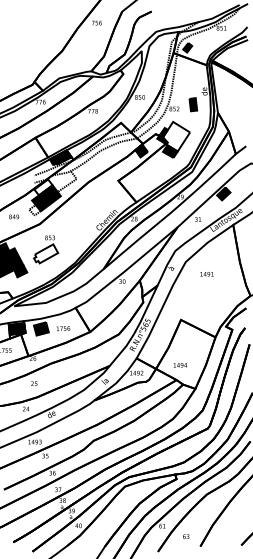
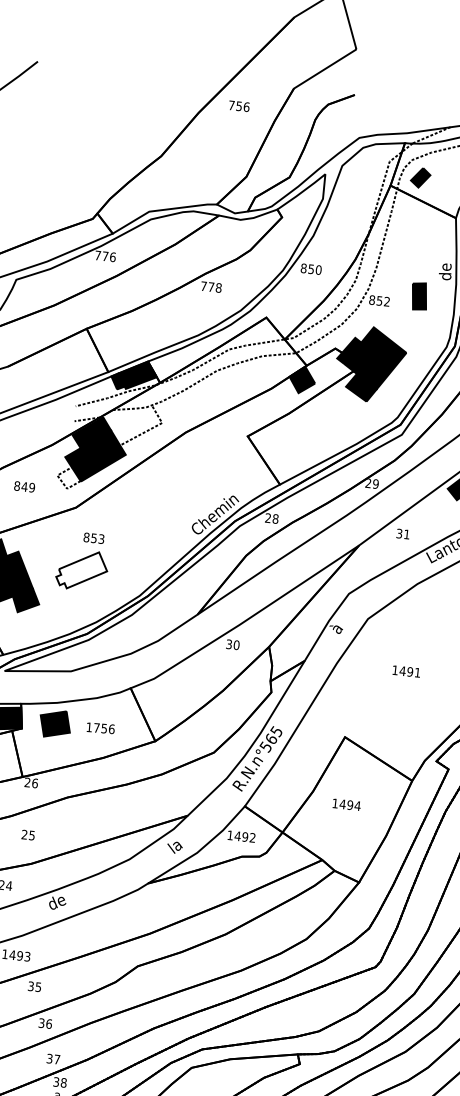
fill: (176, 136) -> (377, 358), added
fill: (43, 187) -> (91, 432), added
text: (206, 274) -> (405, 671), moved
text: (180, 365) -> (346, 805), moved

